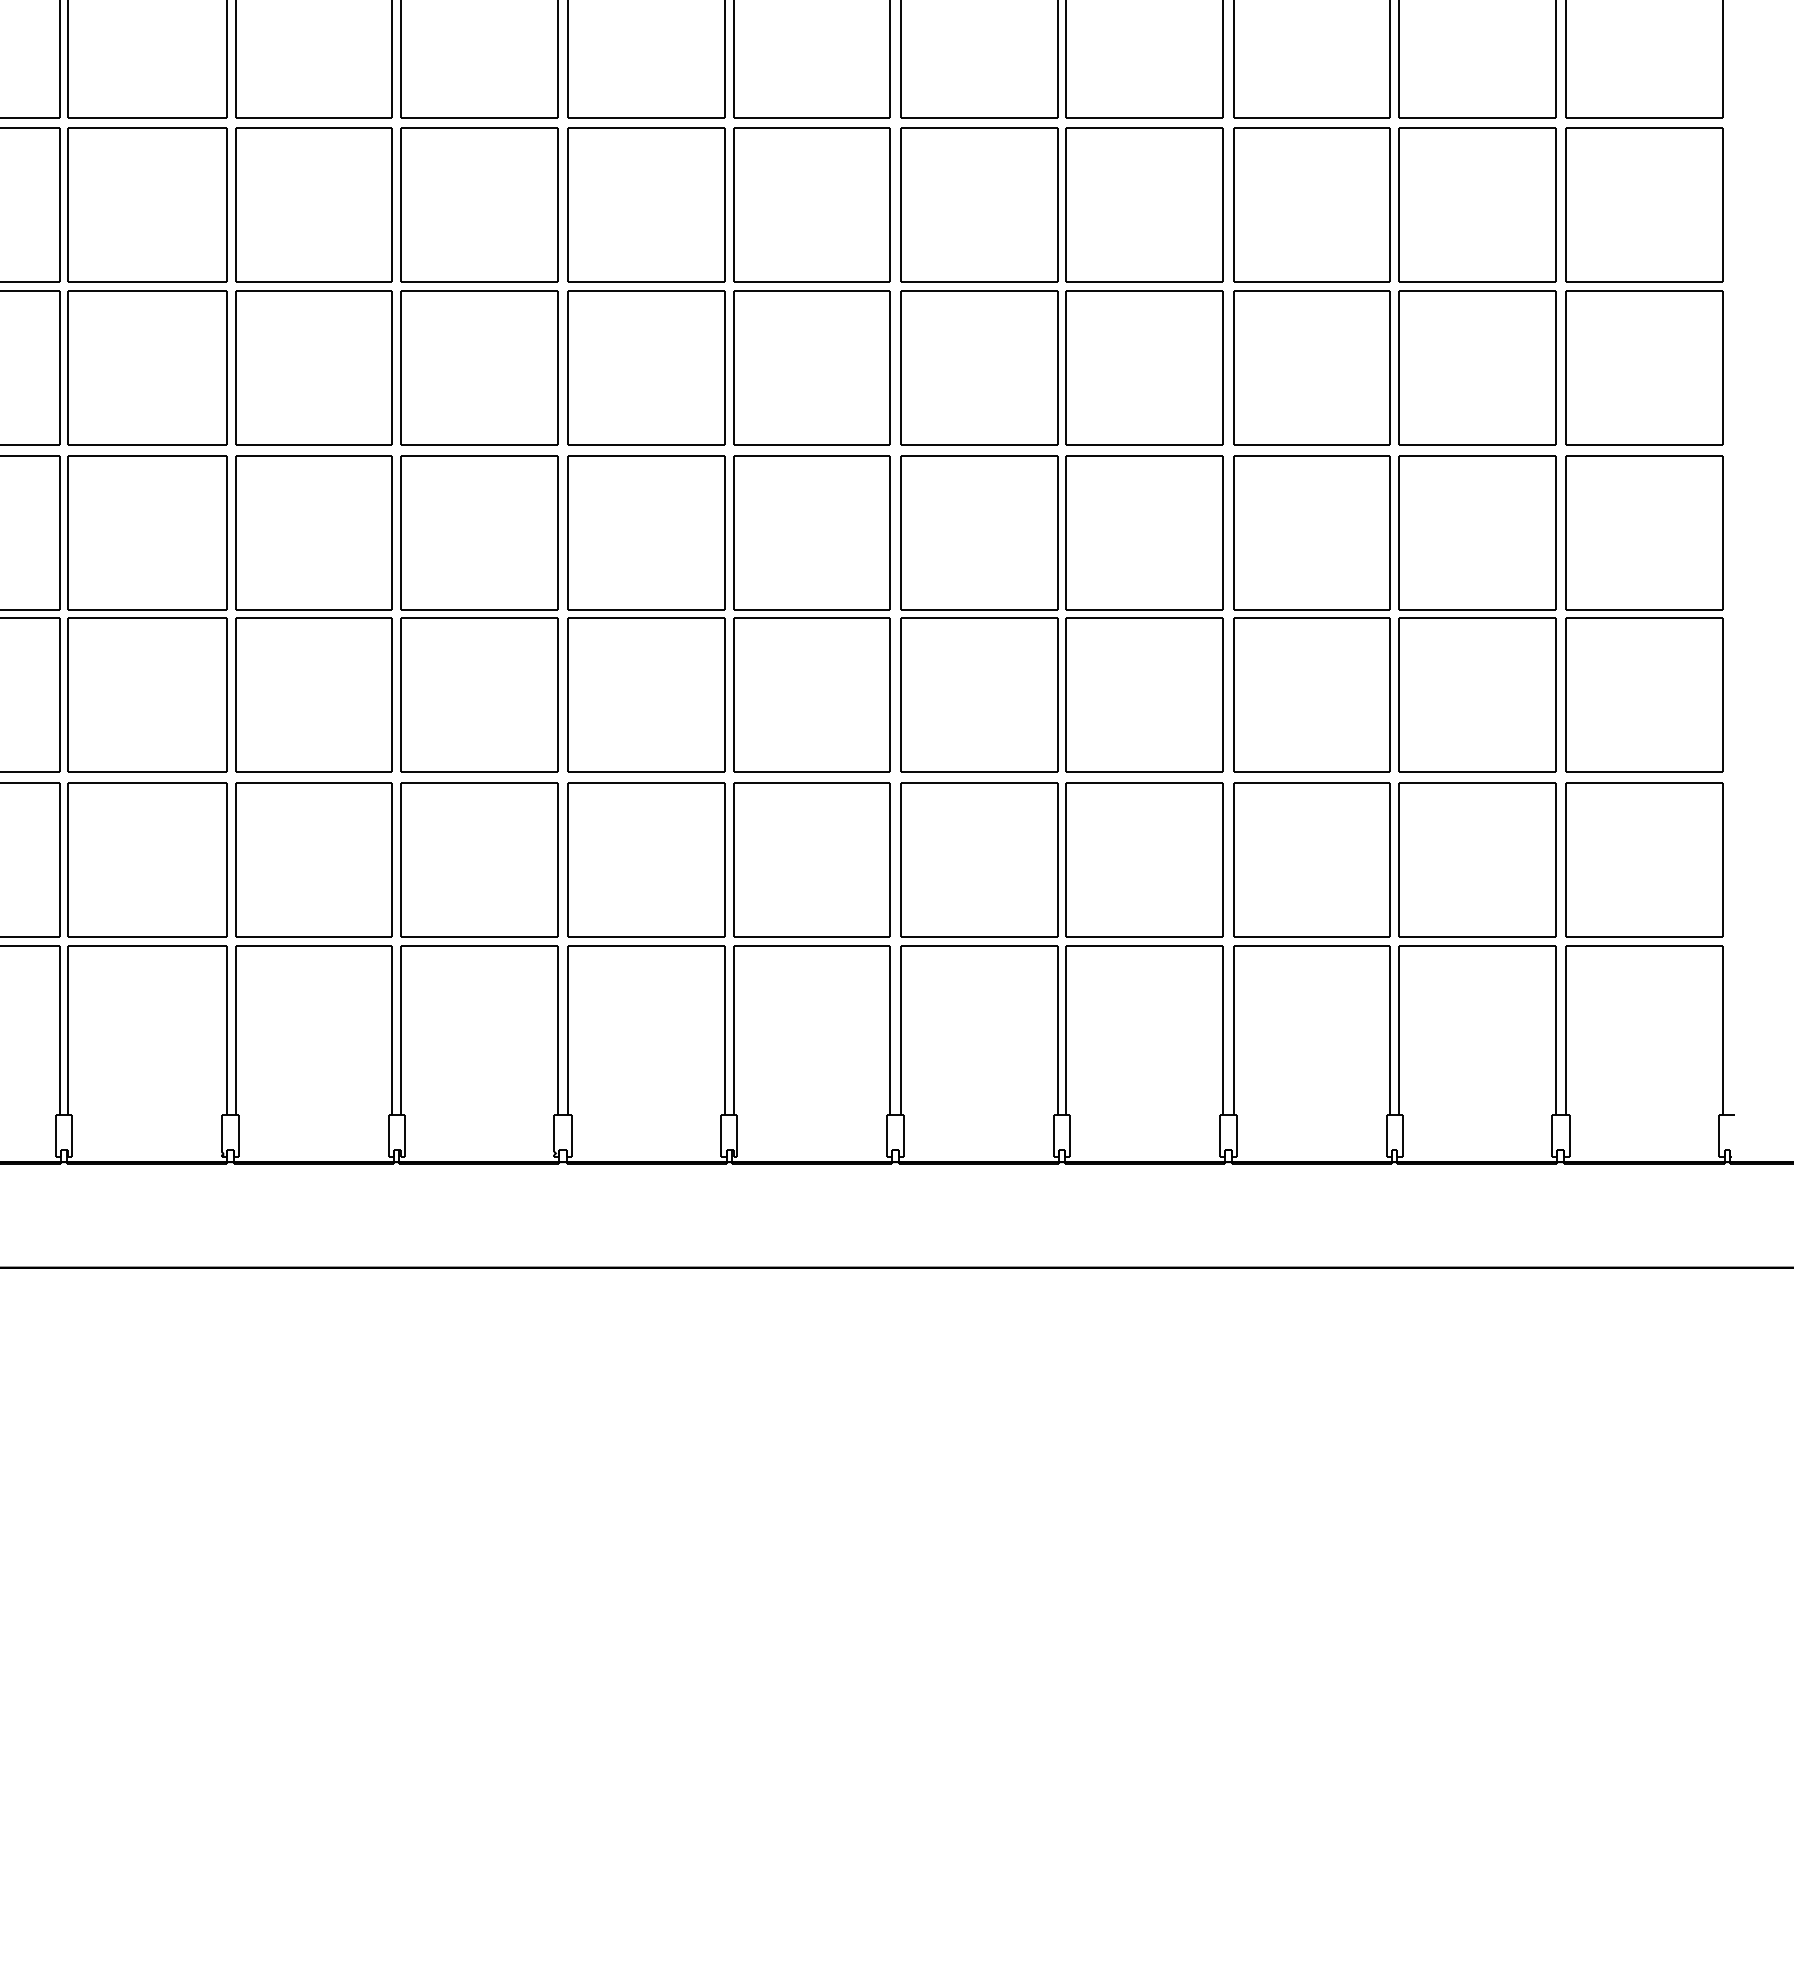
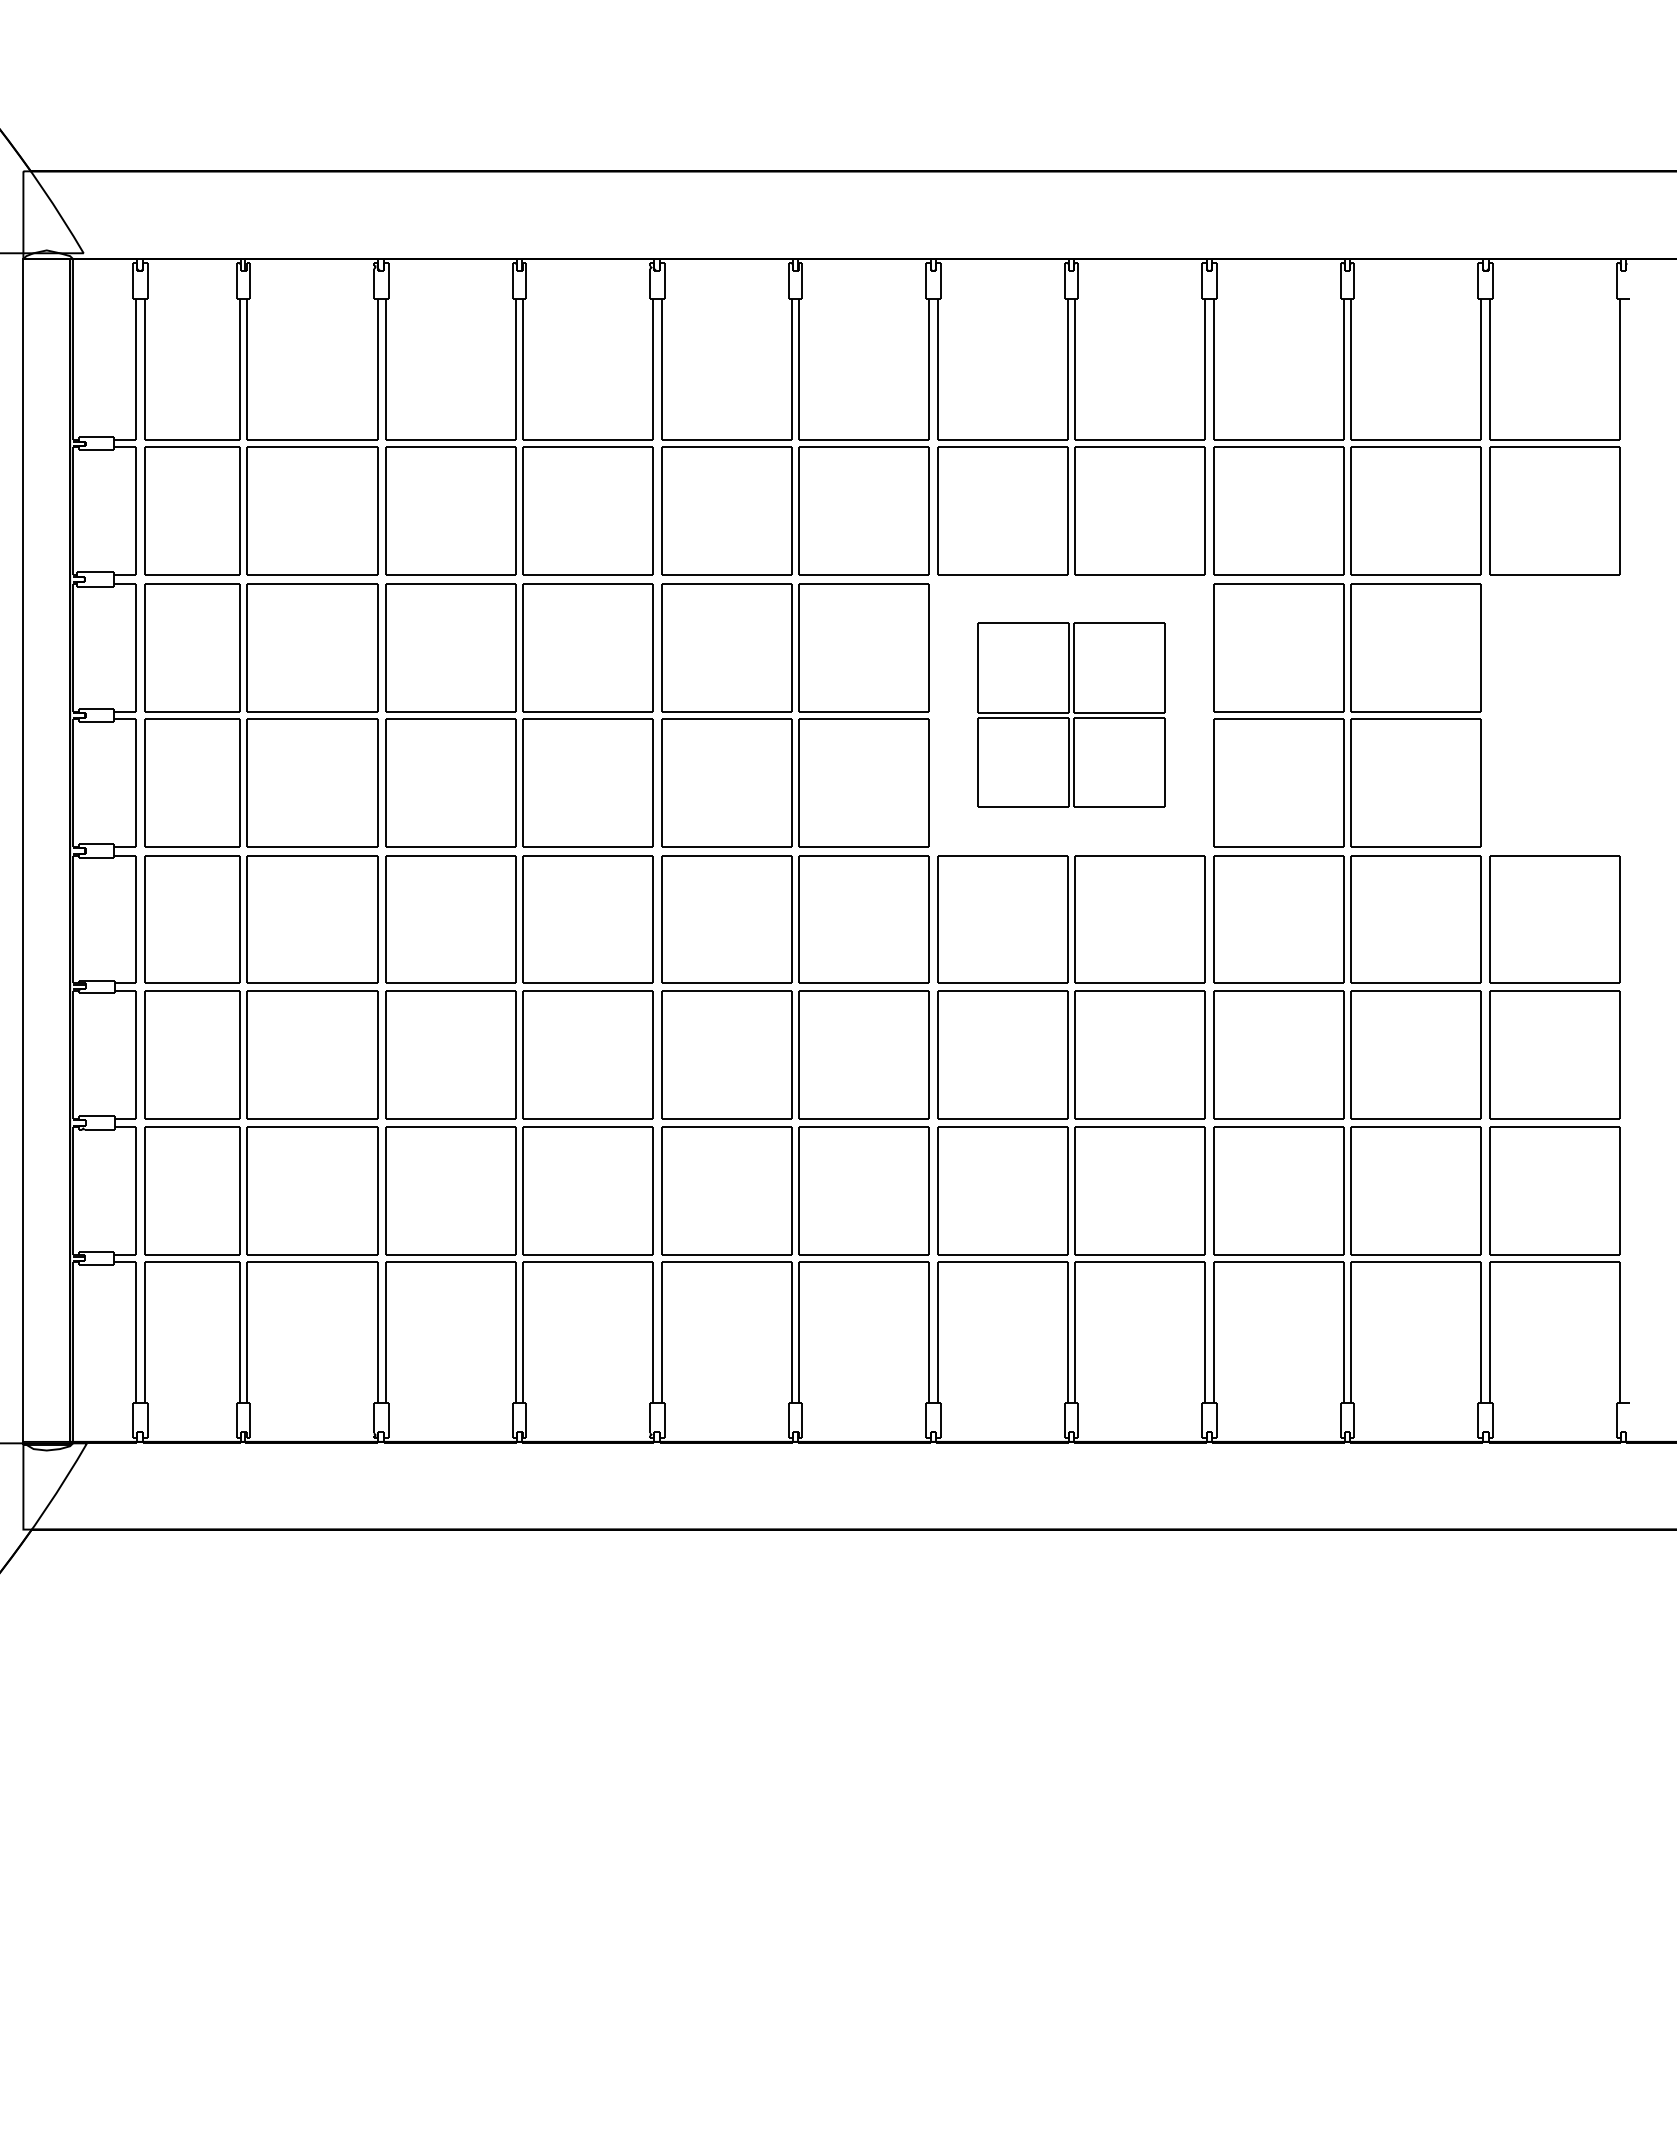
part: (1061, 286) -> (1071, 715), size x0.7
part: (1643, 286) -> (1554, 715), removed

